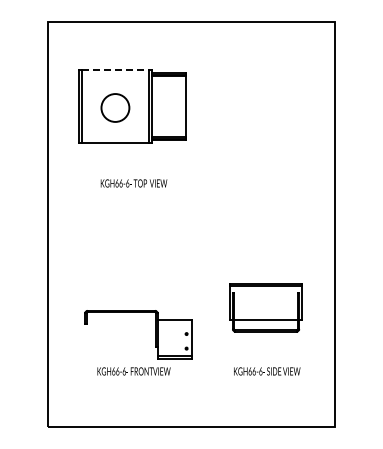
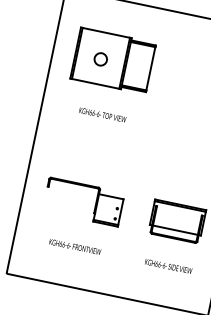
line: (115, 70) -> (106, 33), dashed -> solid
circle: (115, 107) -> (100, 59), size x0.62
part: (155, 334) -> (95, 204), moved

